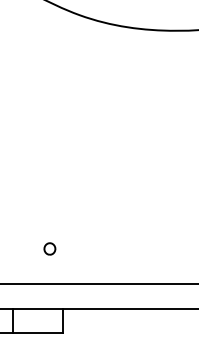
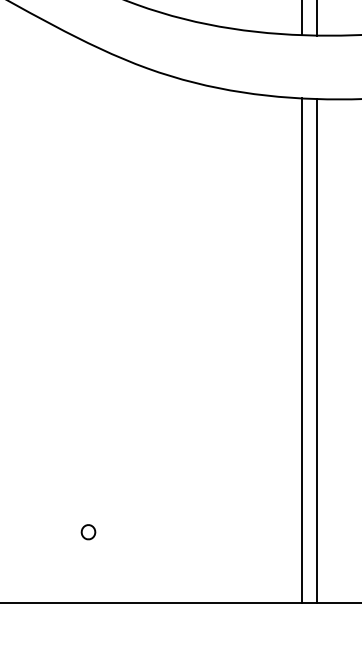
line: (157, 157) -> (301, 350), added
line: (165, 157) -> (317, 350), added
part: (49, 248) -> (87, 531), size x0.62

